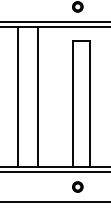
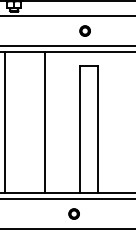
line: (18, 96) -> (24, 122), removed
part: (77, 186) -> (73, 213), moved

